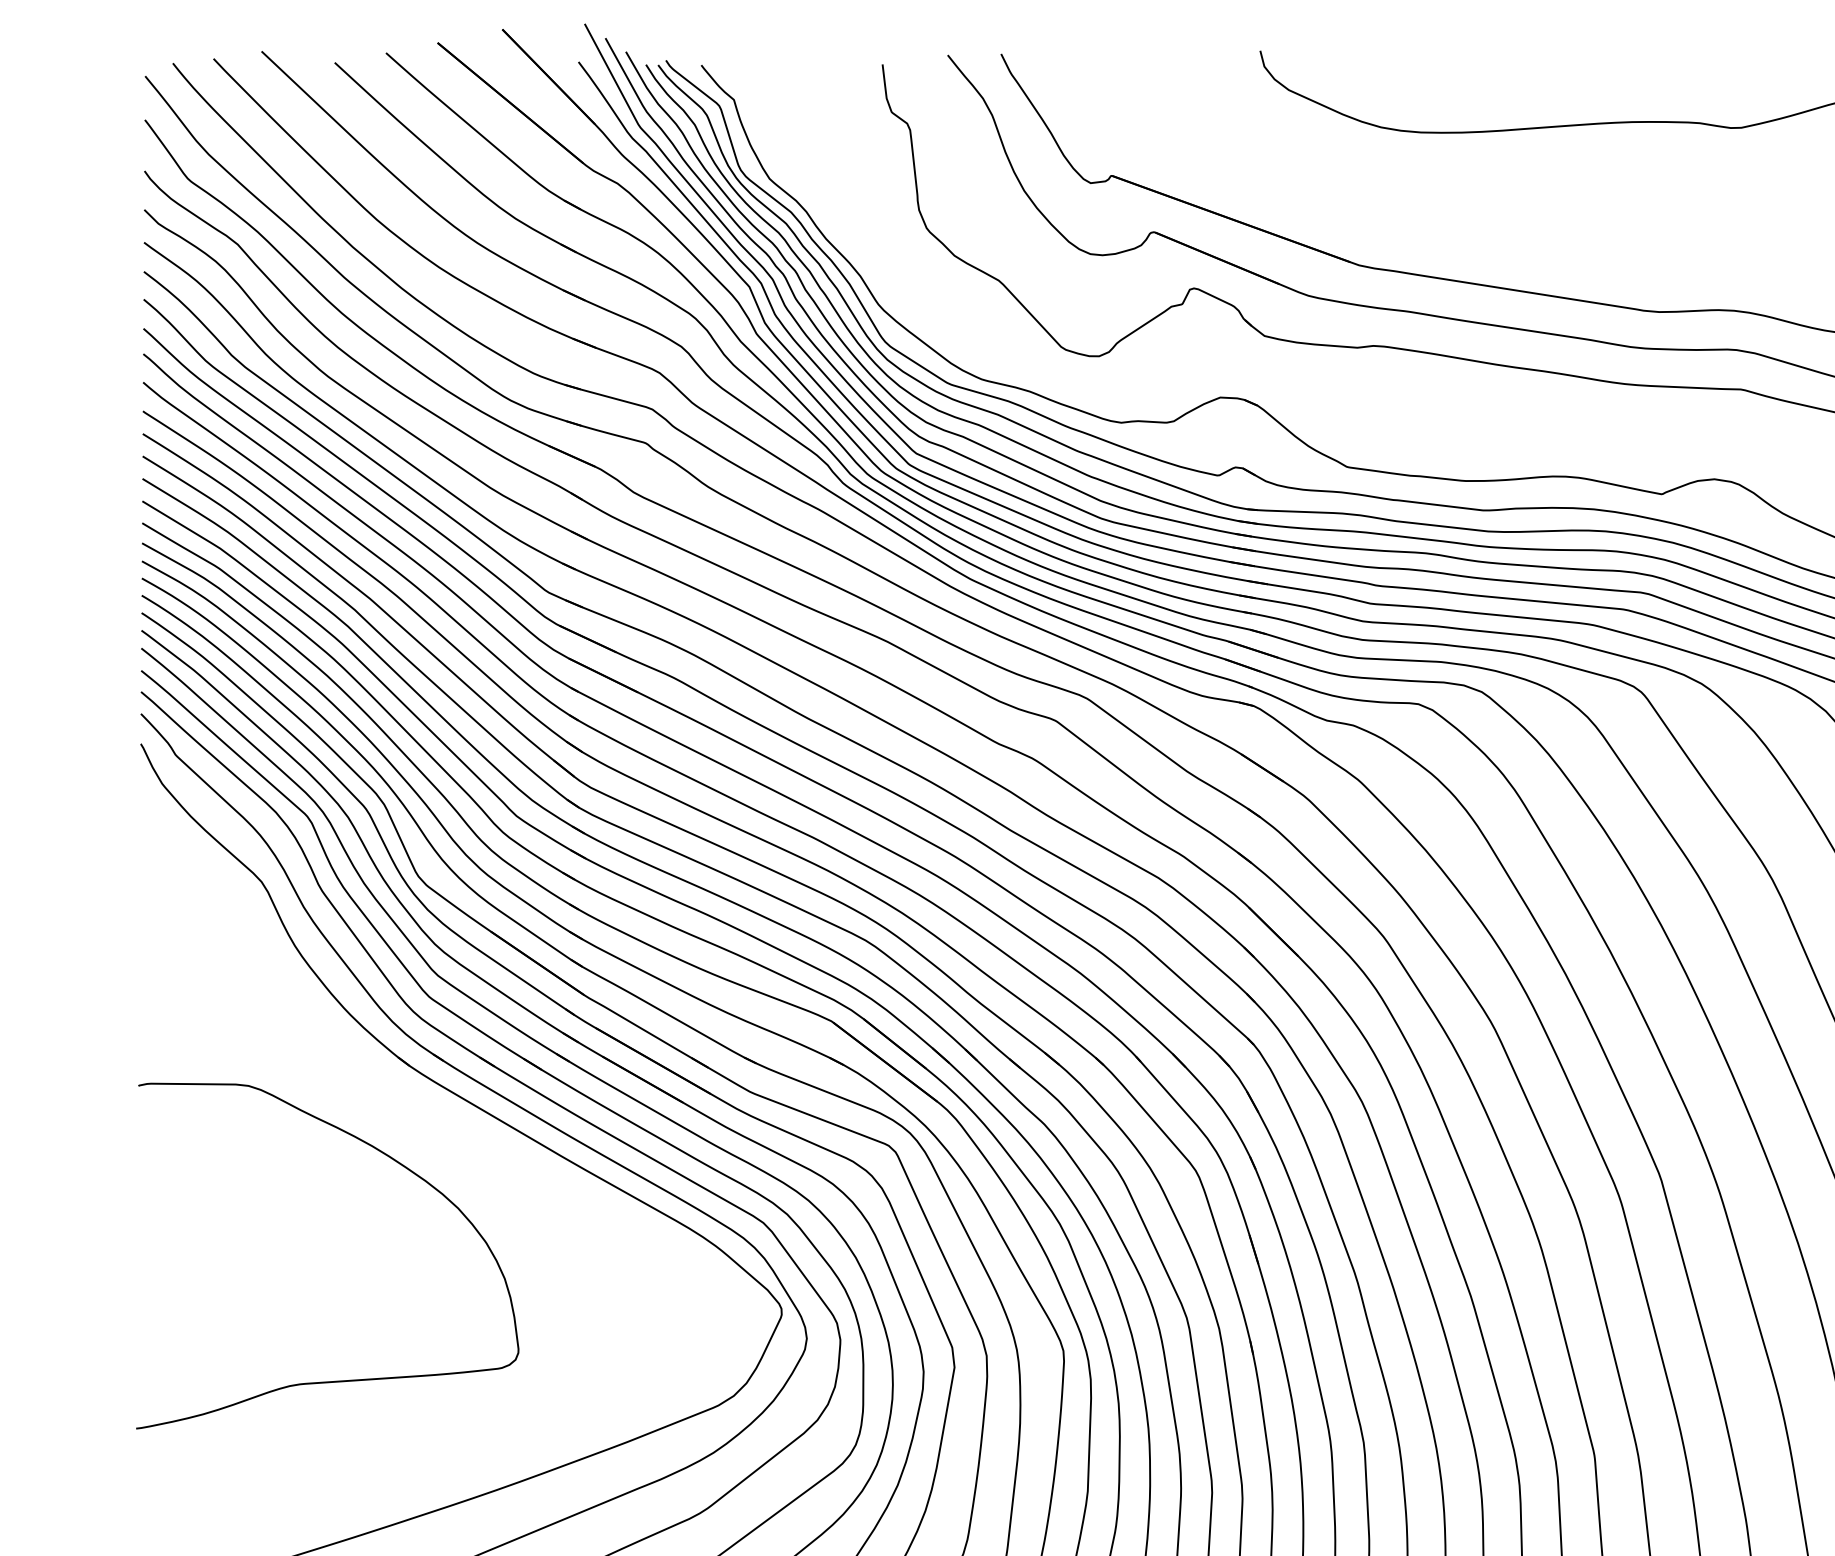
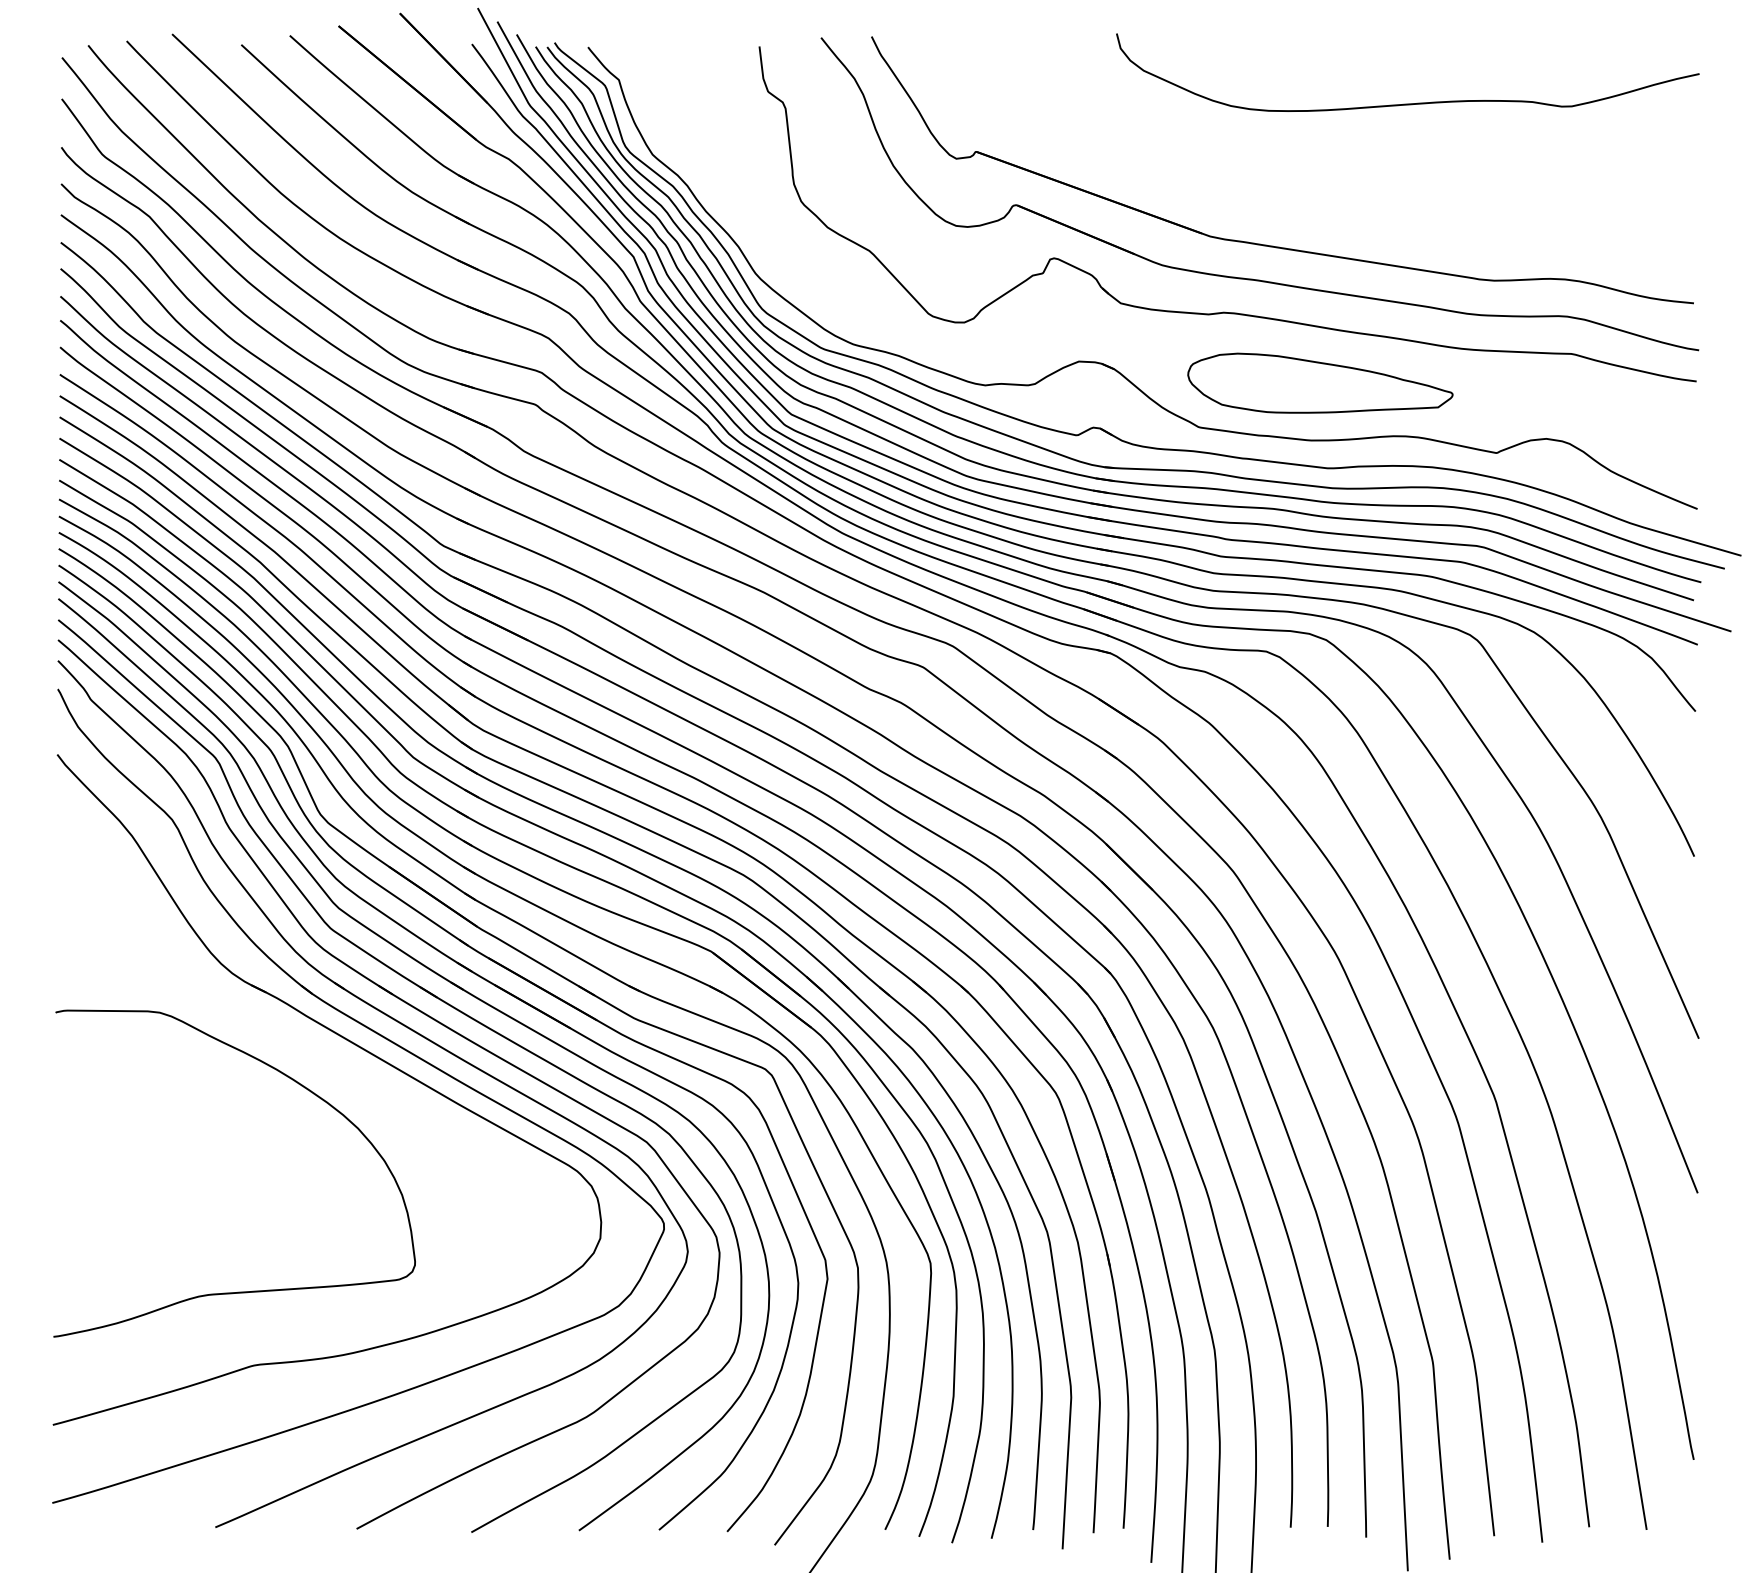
part: (1475, 419) -> (1320, 382), added
part: (456, 1121) -> (356, 1046), added

